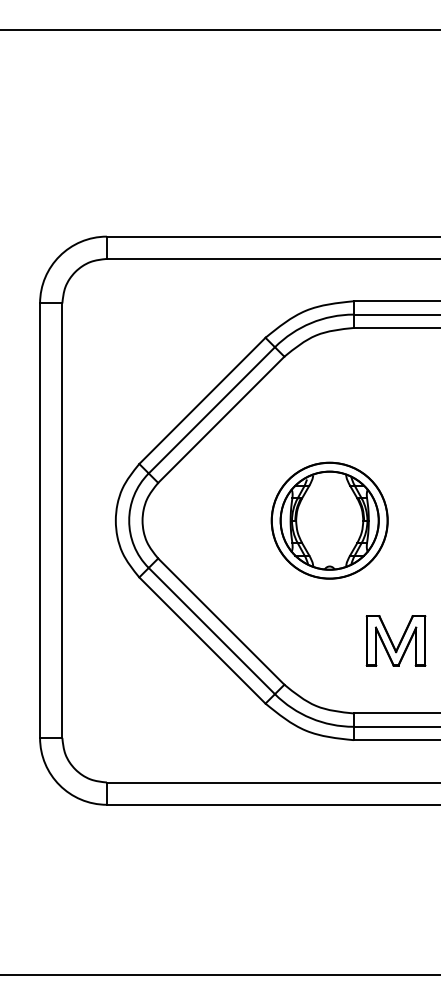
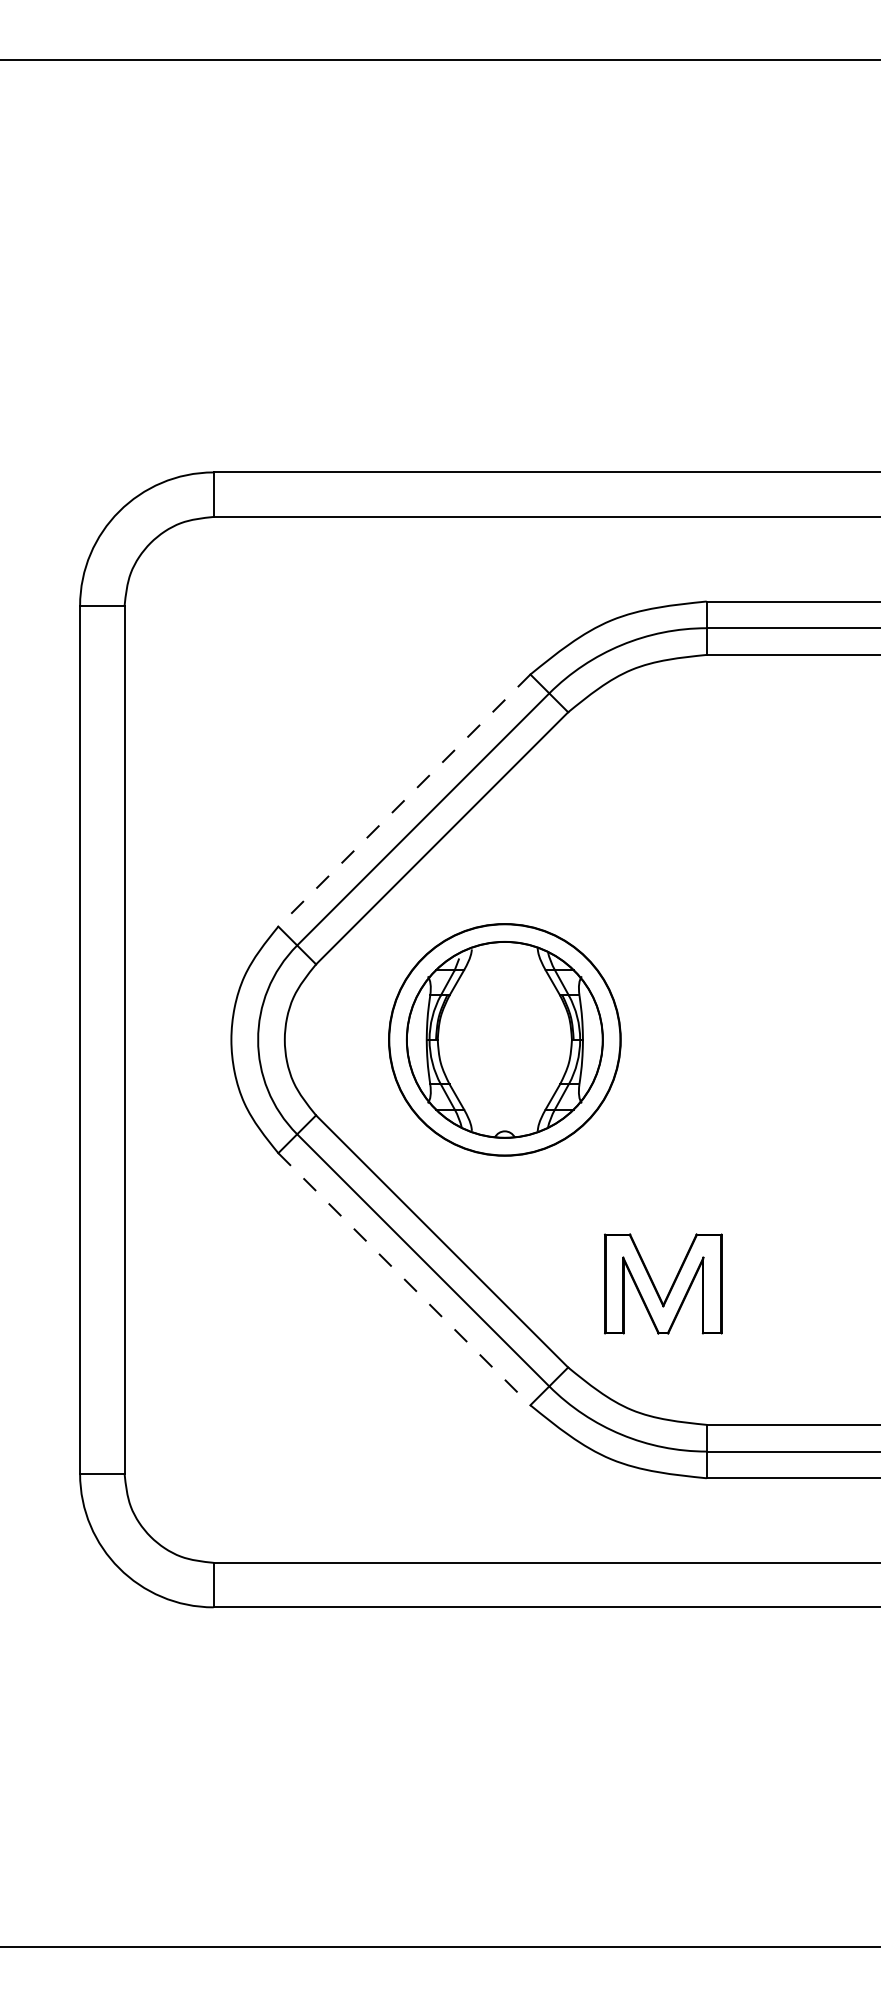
line: (202, 401) -> (404, 801), solid -> dashed
part: (329, 520) -> (504, 1039), moved
line: (202, 640) -> (404, 1279), solid -> dashed
part: (395, 640) -> (662, 1283), moved

